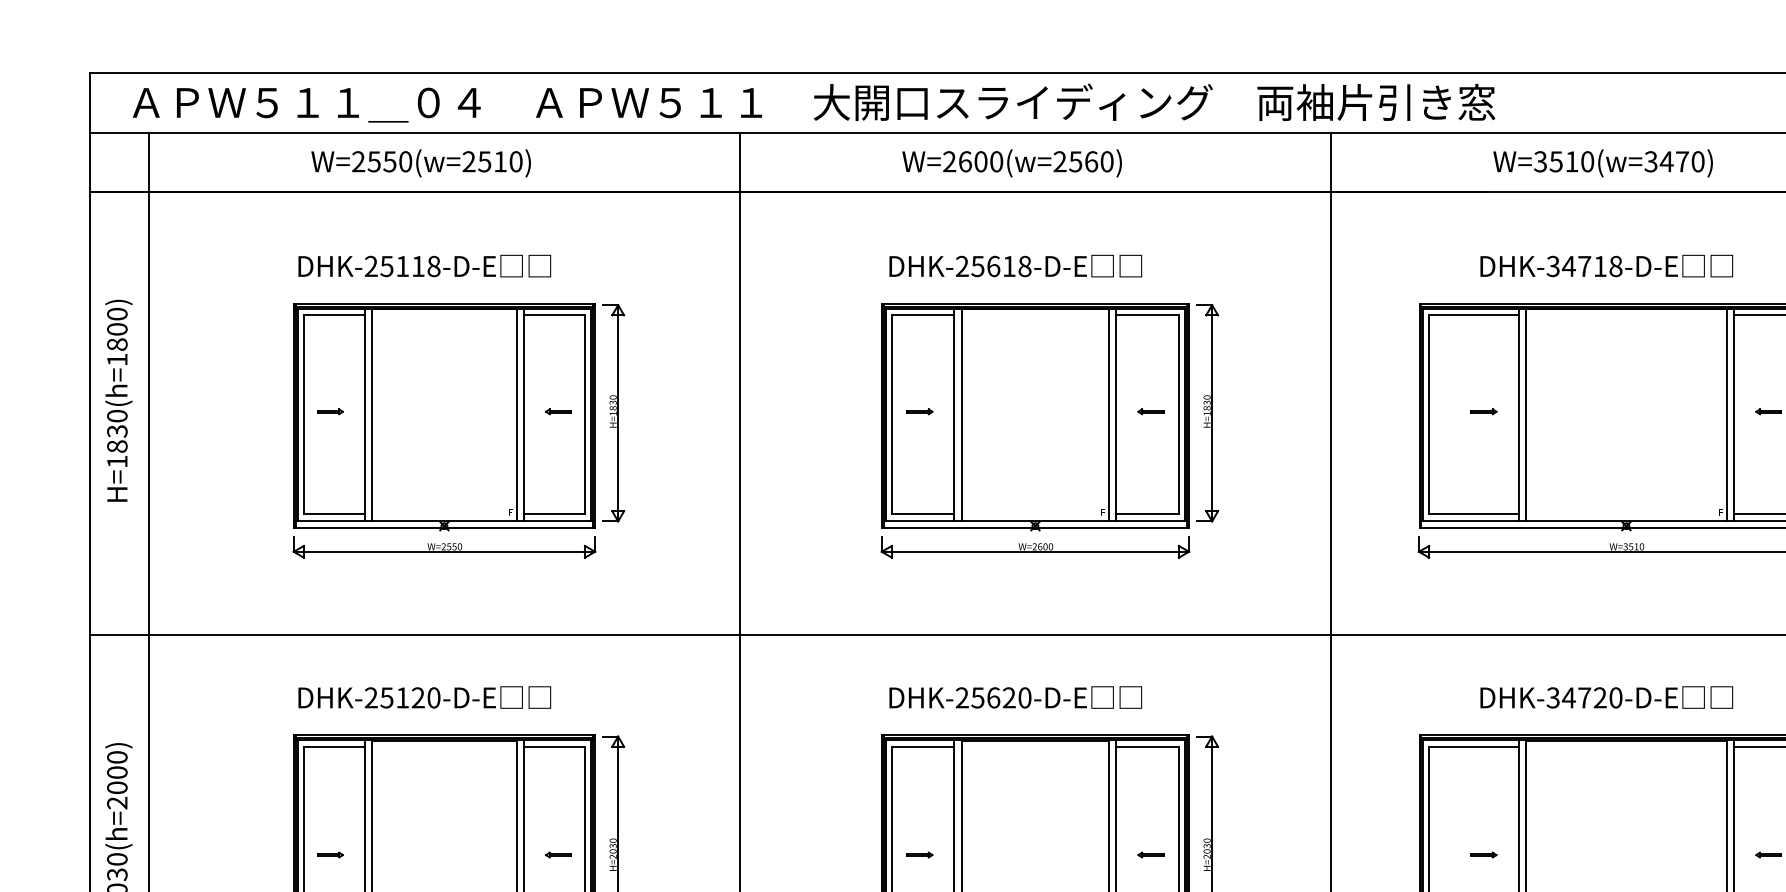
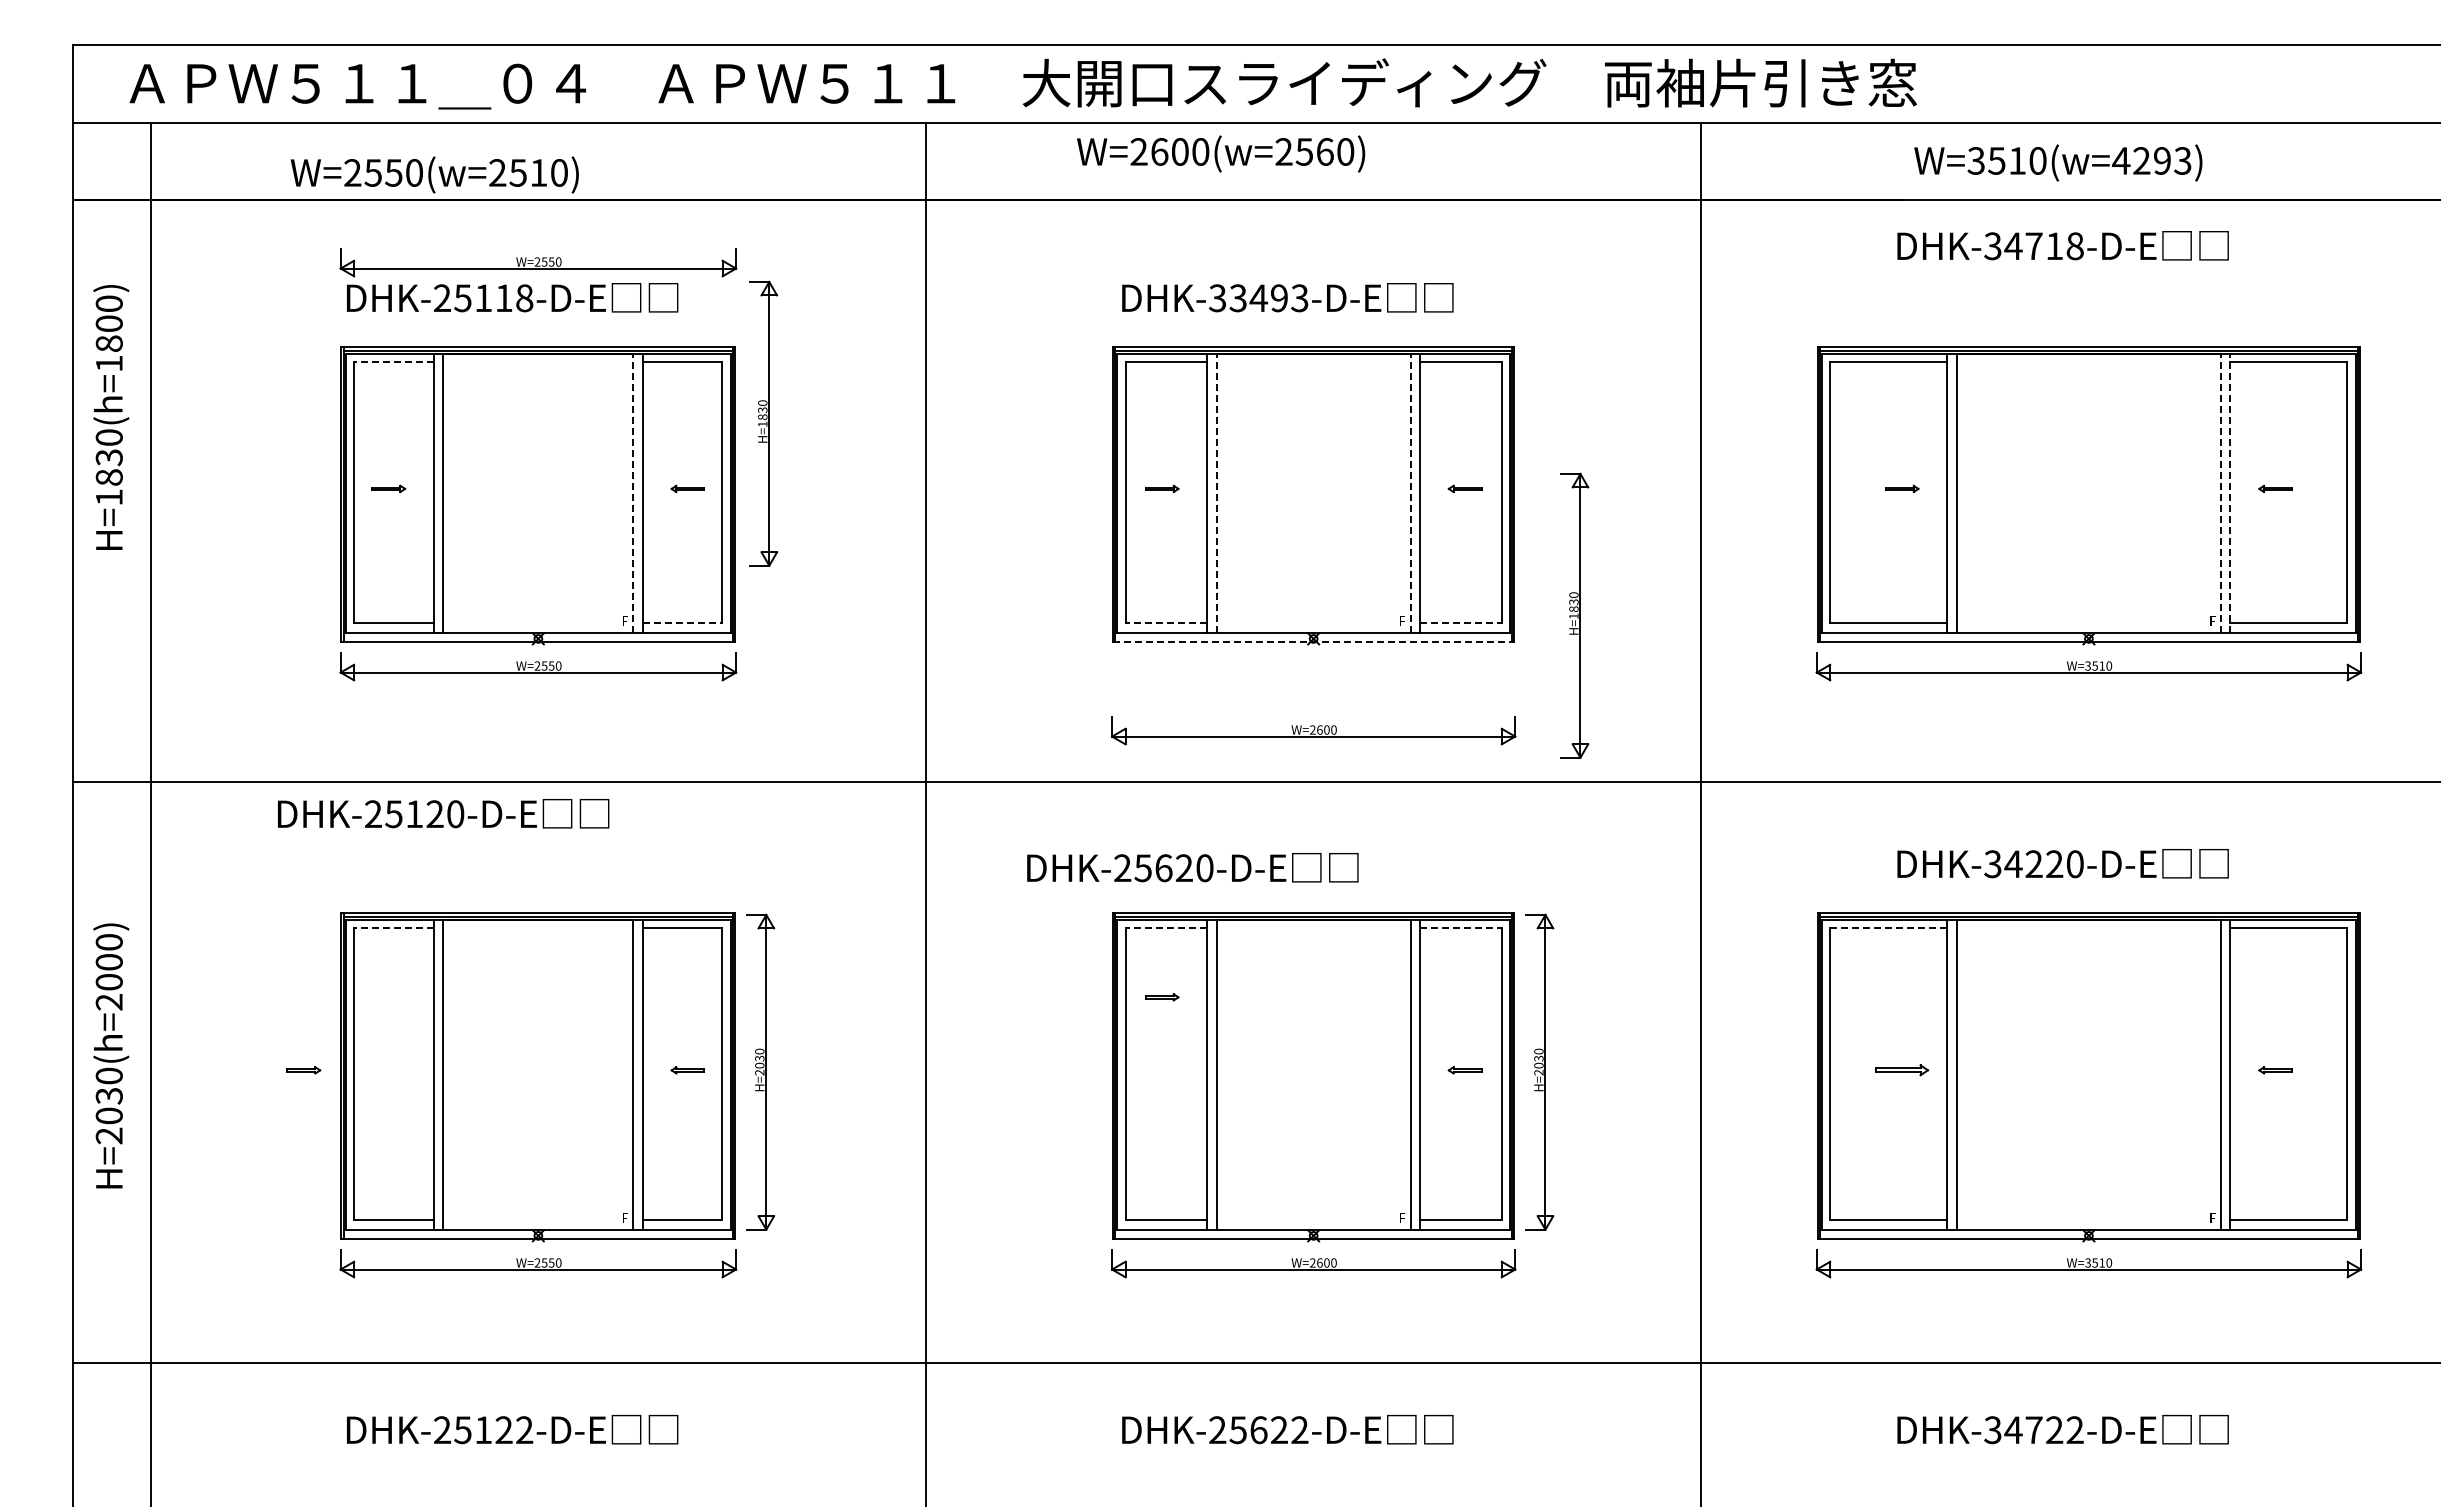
text: (1674, 161) -> (2151, 160), W=3510(w=3470) -> W=3510(w=4293)
text: (420, 162) -> (434, 174), moved
text: (1012, 162) -> (1221, 153), moved
part: (444, 239) -> (538, 262), added
text: (1606, 265) -> (2062, 245), moved
text: (993, 266) -> (1258, 298), DHK-25618-D-E -> DHK-33493-D-E
line: (334, 315) -> (394, 362), solid -> dashed
text: (119, 400) -> (111, 417), moved
part: (613, 413) -> (763, 423), moved
part: (1207, 413) -> (1574, 615), moved
line: (516, 414) -> (633, 492), solid -> dashed
line: (961, 414) -> (1216, 492), solid -> dashed
line: (1109, 414) -> (1410, 492), solid -> dashed
line: (1727, 414) -> (2221, 492), solid -> dashed
line: (1734, 414) -> (2230, 492), solid -> dashed
line: (554, 514) -> (682, 623), solid -> dashed
line: (923, 514) -> (1166, 623), solid -> dashed
line: (1147, 514) -> (1460, 623), solid -> dashed
line: (1035, 528) -> (1313, 641), solid -> dashed
part: (1035, 547) -> (1313, 730), moved
text: (424, 697) -> (443, 813), moved
text: (1015, 697) -> (1192, 867), moved
text: (1584, 697) -> (2033, 863), DHK-34720-D-E -> DHK-34220-D-E
line: (334, 746) -> (394, 928), solid -> dashed
line: (923, 746) -> (1166, 928), solid -> dashed
line: (1147, 746) -> (1460, 928), solid -> dashed
line: (1473, 746) -> (1888, 928), solid -> dashed
part: (330, 855) -> (303, 1070), moved
part: (920, 855) -> (1162, 997), moved
part: (1484, 855) -> (1902, 1070), size x1.6

